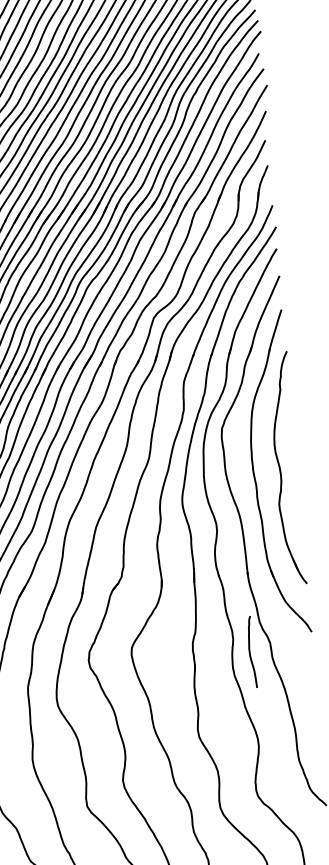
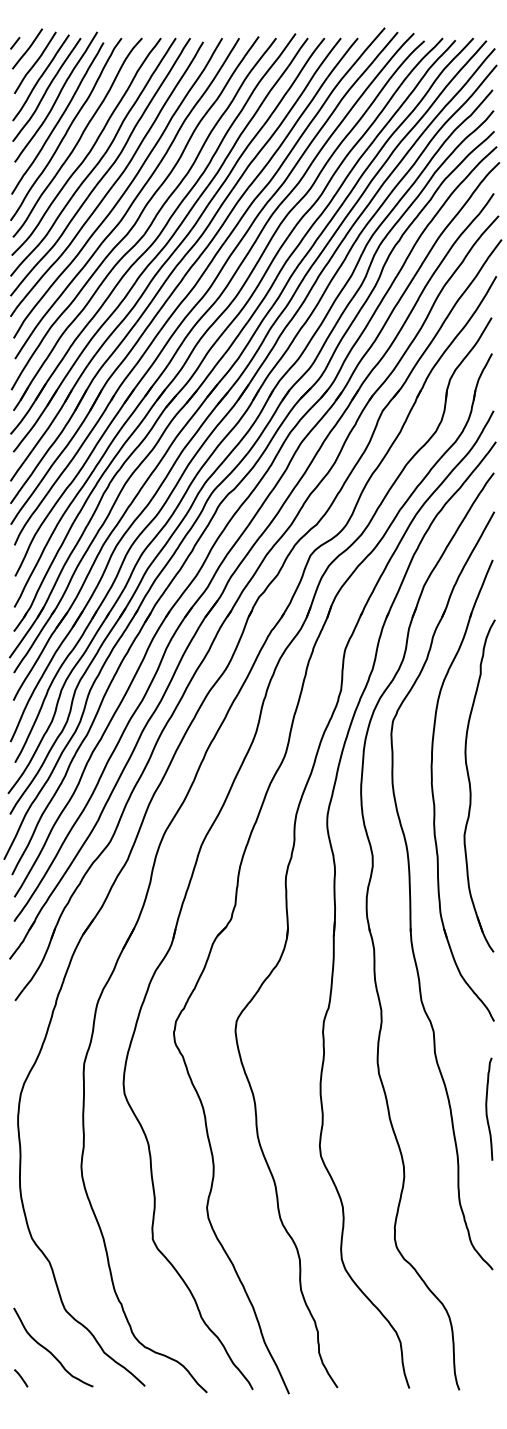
curve: (250, 651) -> (487, 1108), moved

